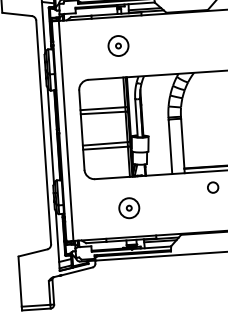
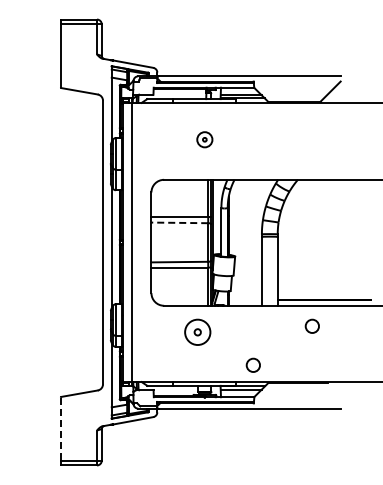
part: (118, 45) -> (204, 139), size x0.6
line: (102, 112) -> (179, 222), solid -> dashed
part: (129, 207) -> (197, 331), moved
circle: (167, 220) -> (252, 364), added
line: (19, 282) -> (60, 429), solid -> dashed

